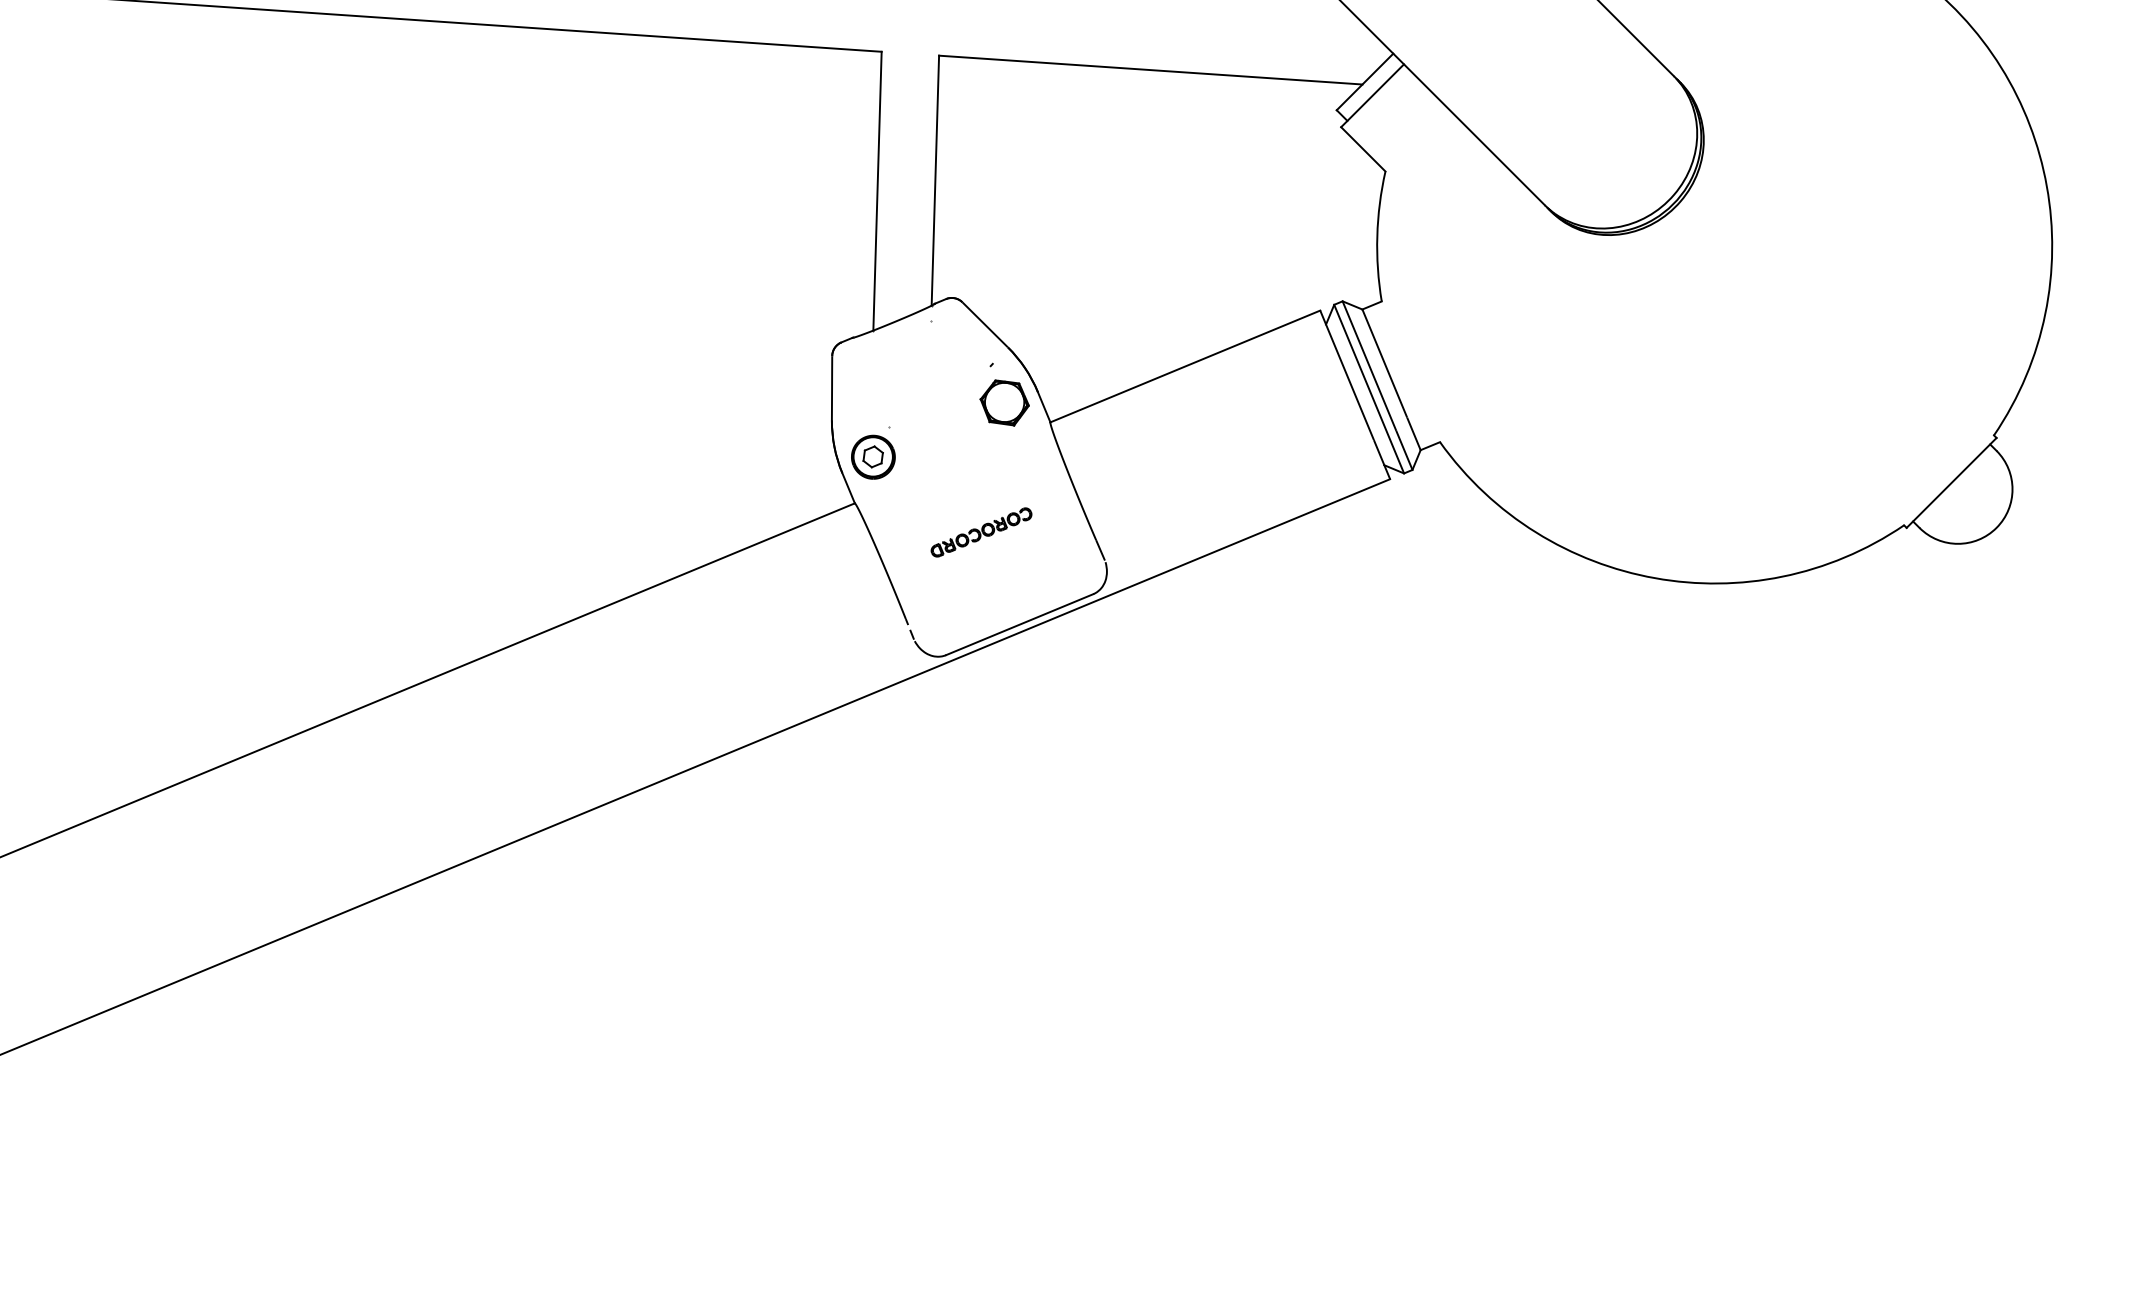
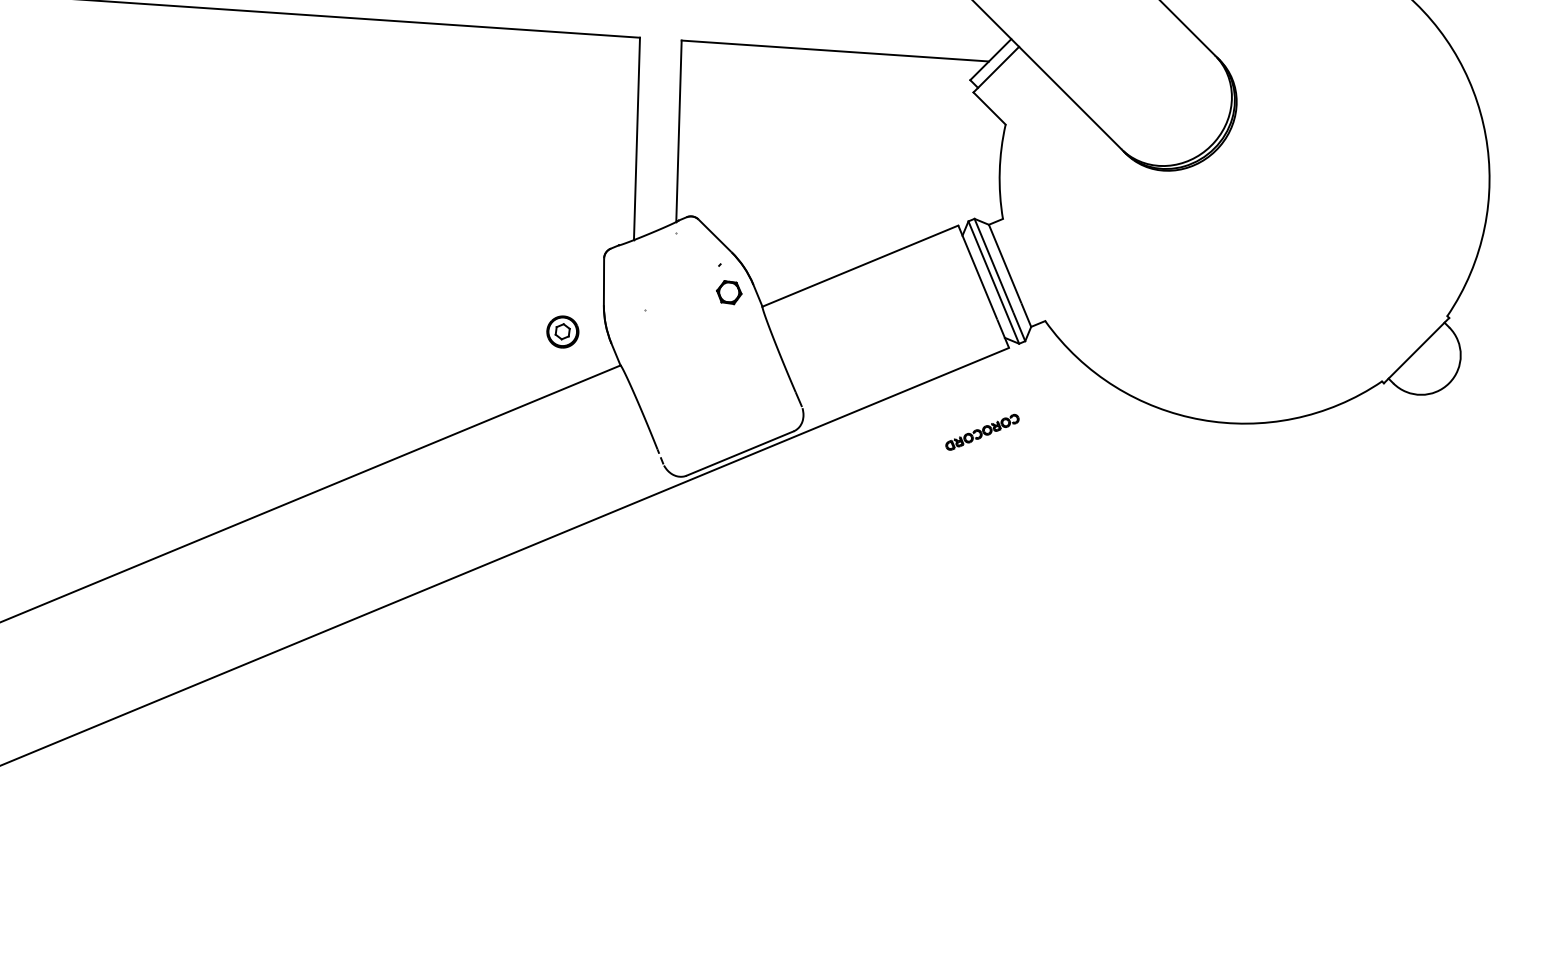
part: (1004, 402) -> (729, 292), size x0.7
part: (873, 456) -> (562, 331), moved
part: (981, 532) -> (982, 432), moved

